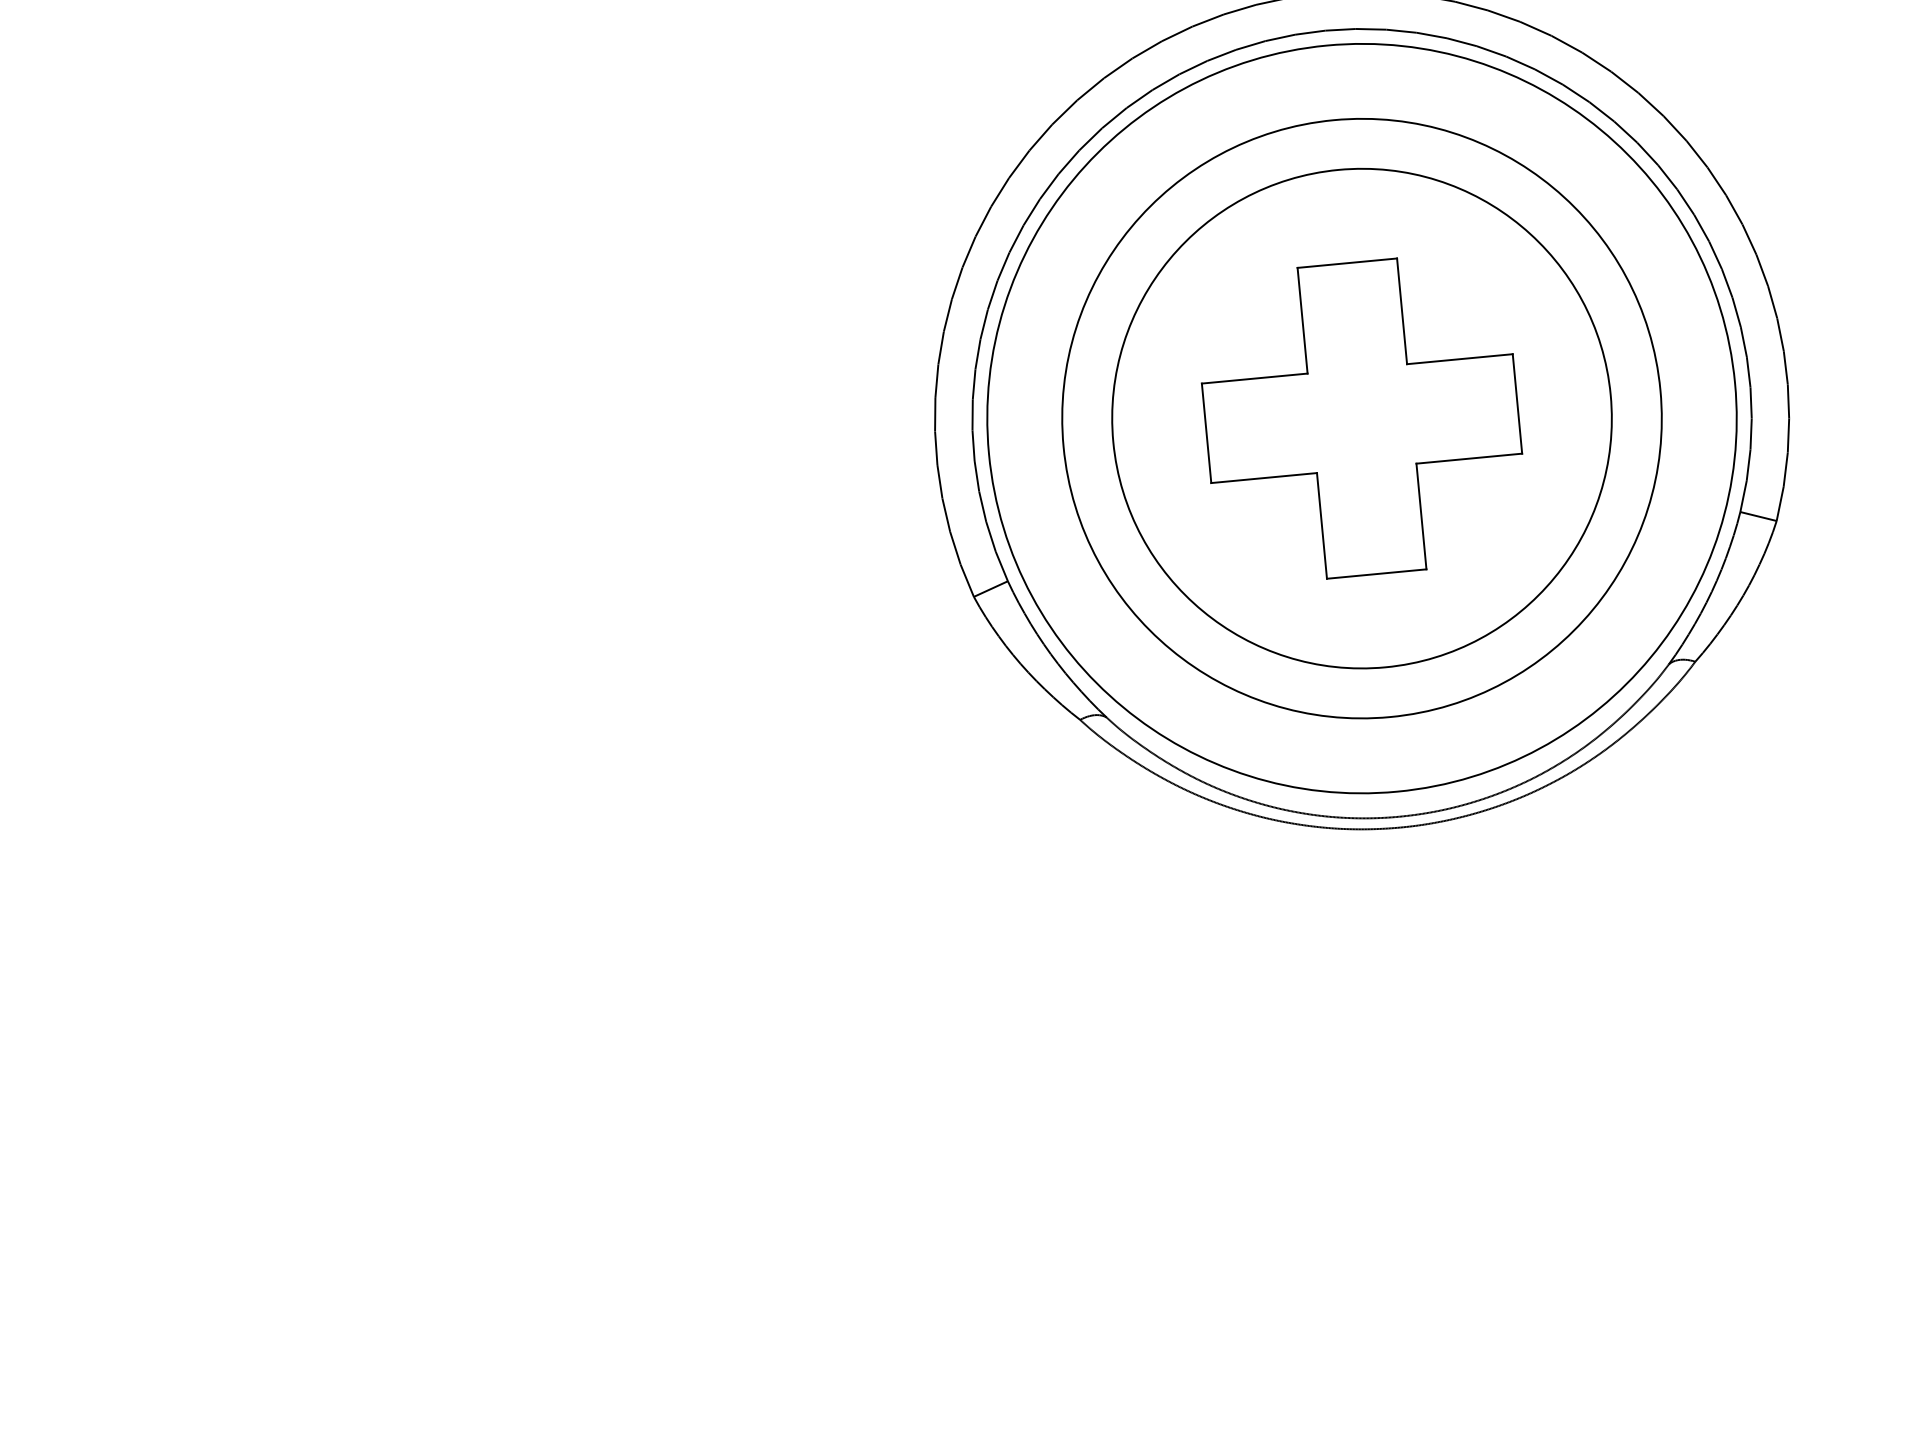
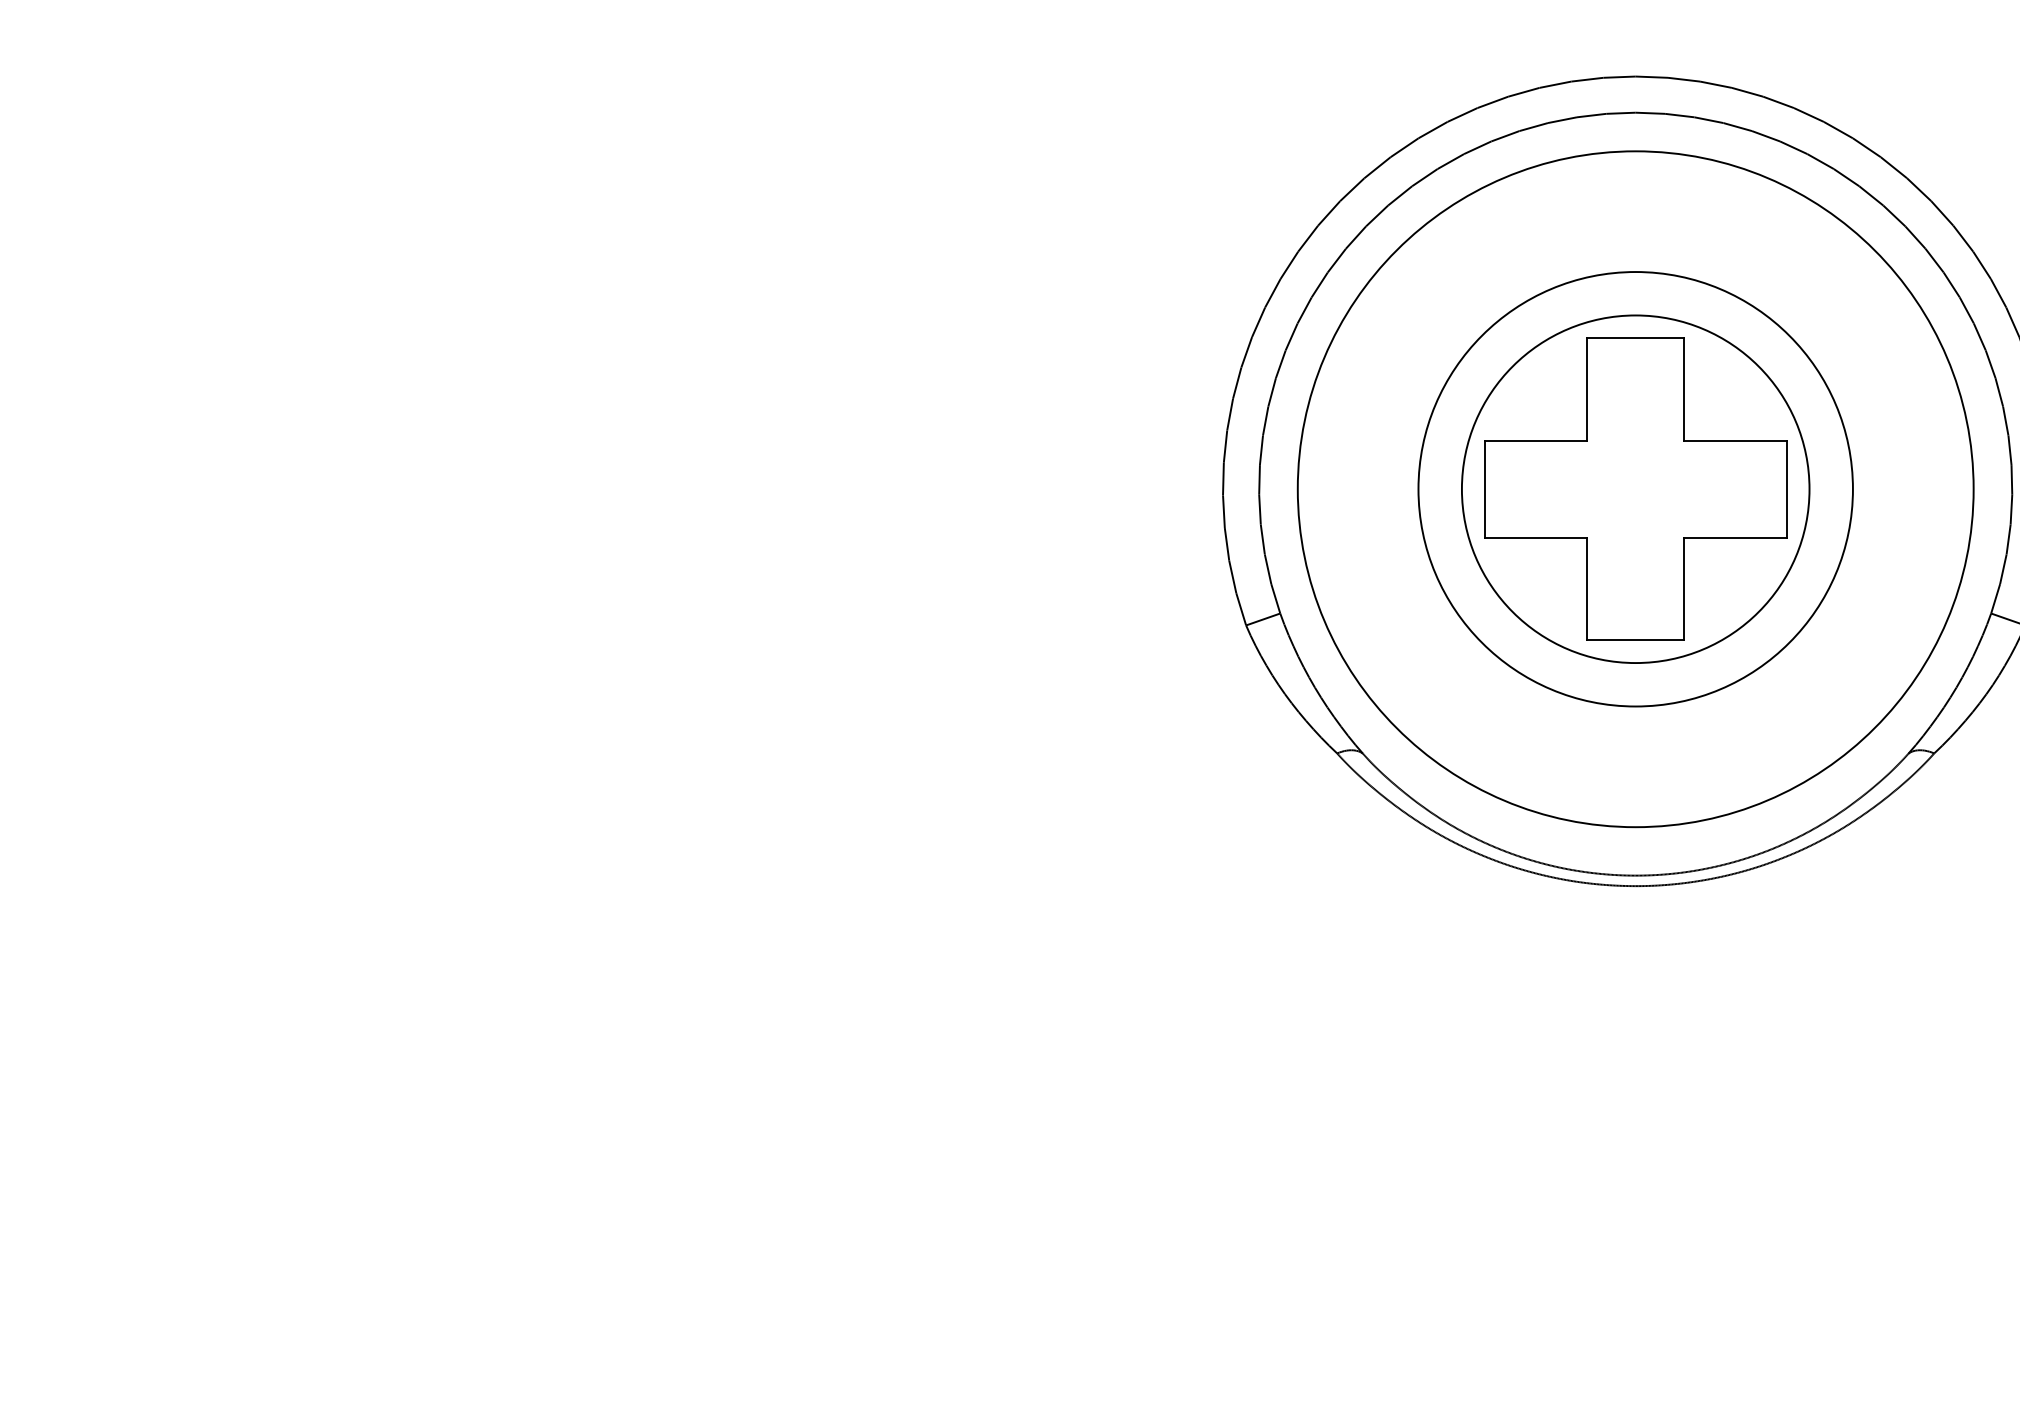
circle: (1361, 417) -> (1635, 488), size x0.6
circle: (1361, 417) -> (1635, 488), size x1.4
circle: (1361, 418) -> (1635, 489), size x0.6

